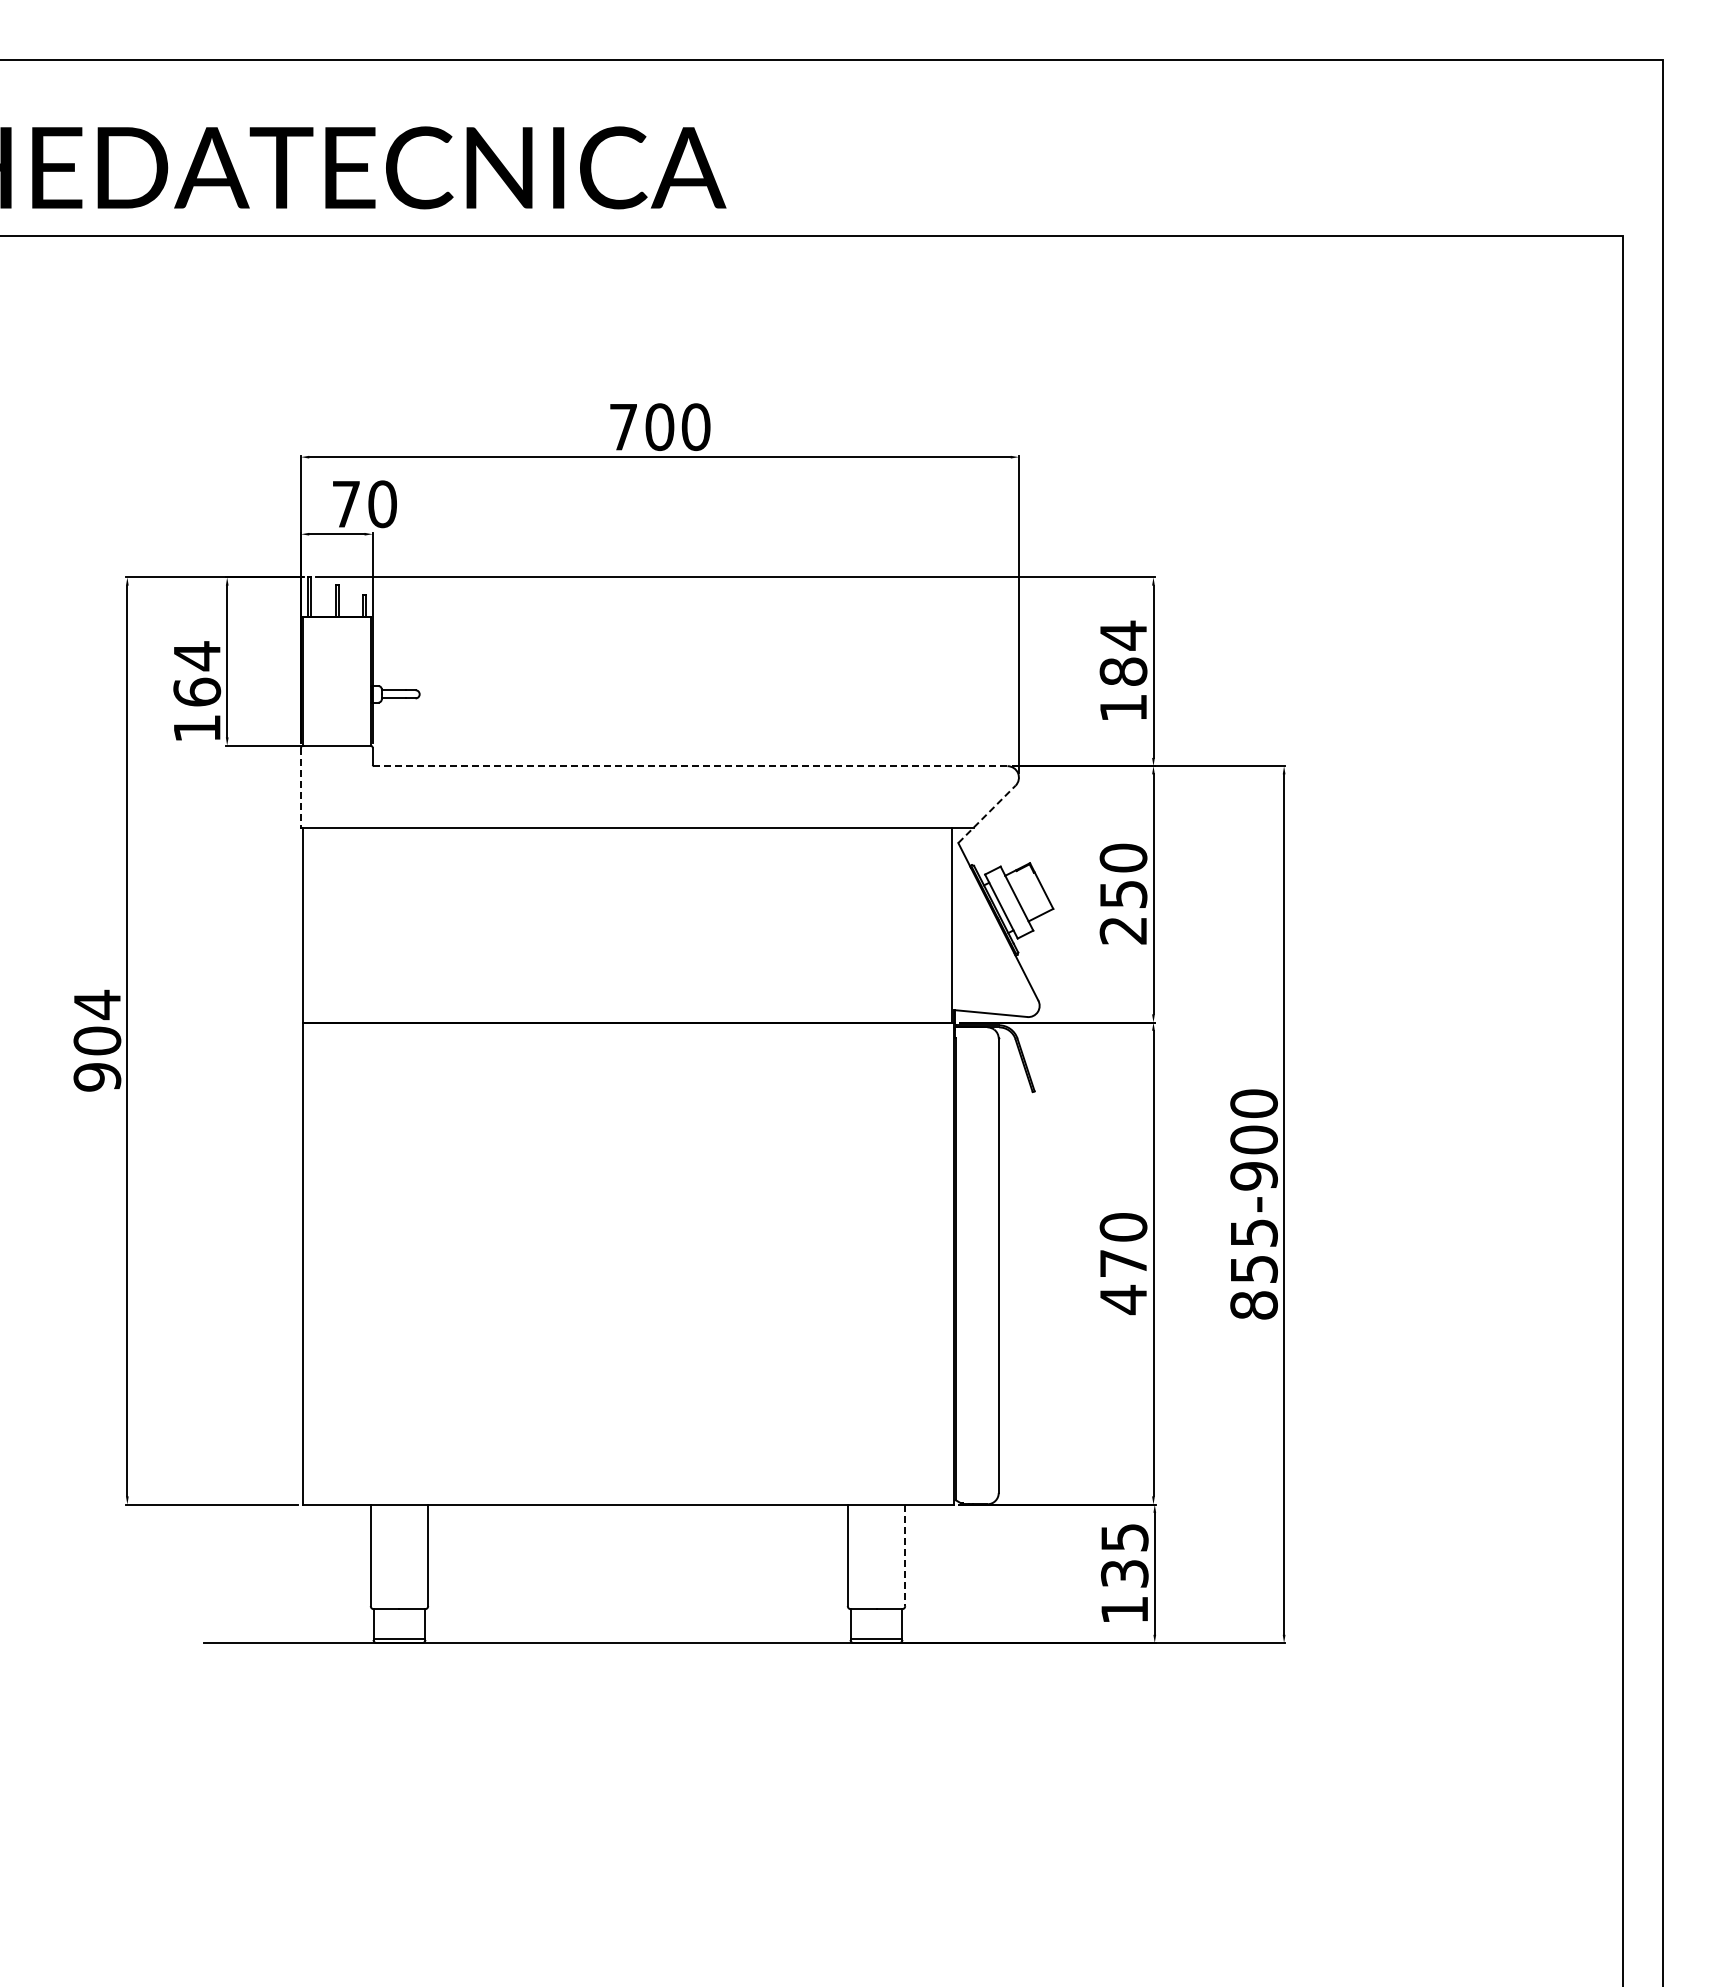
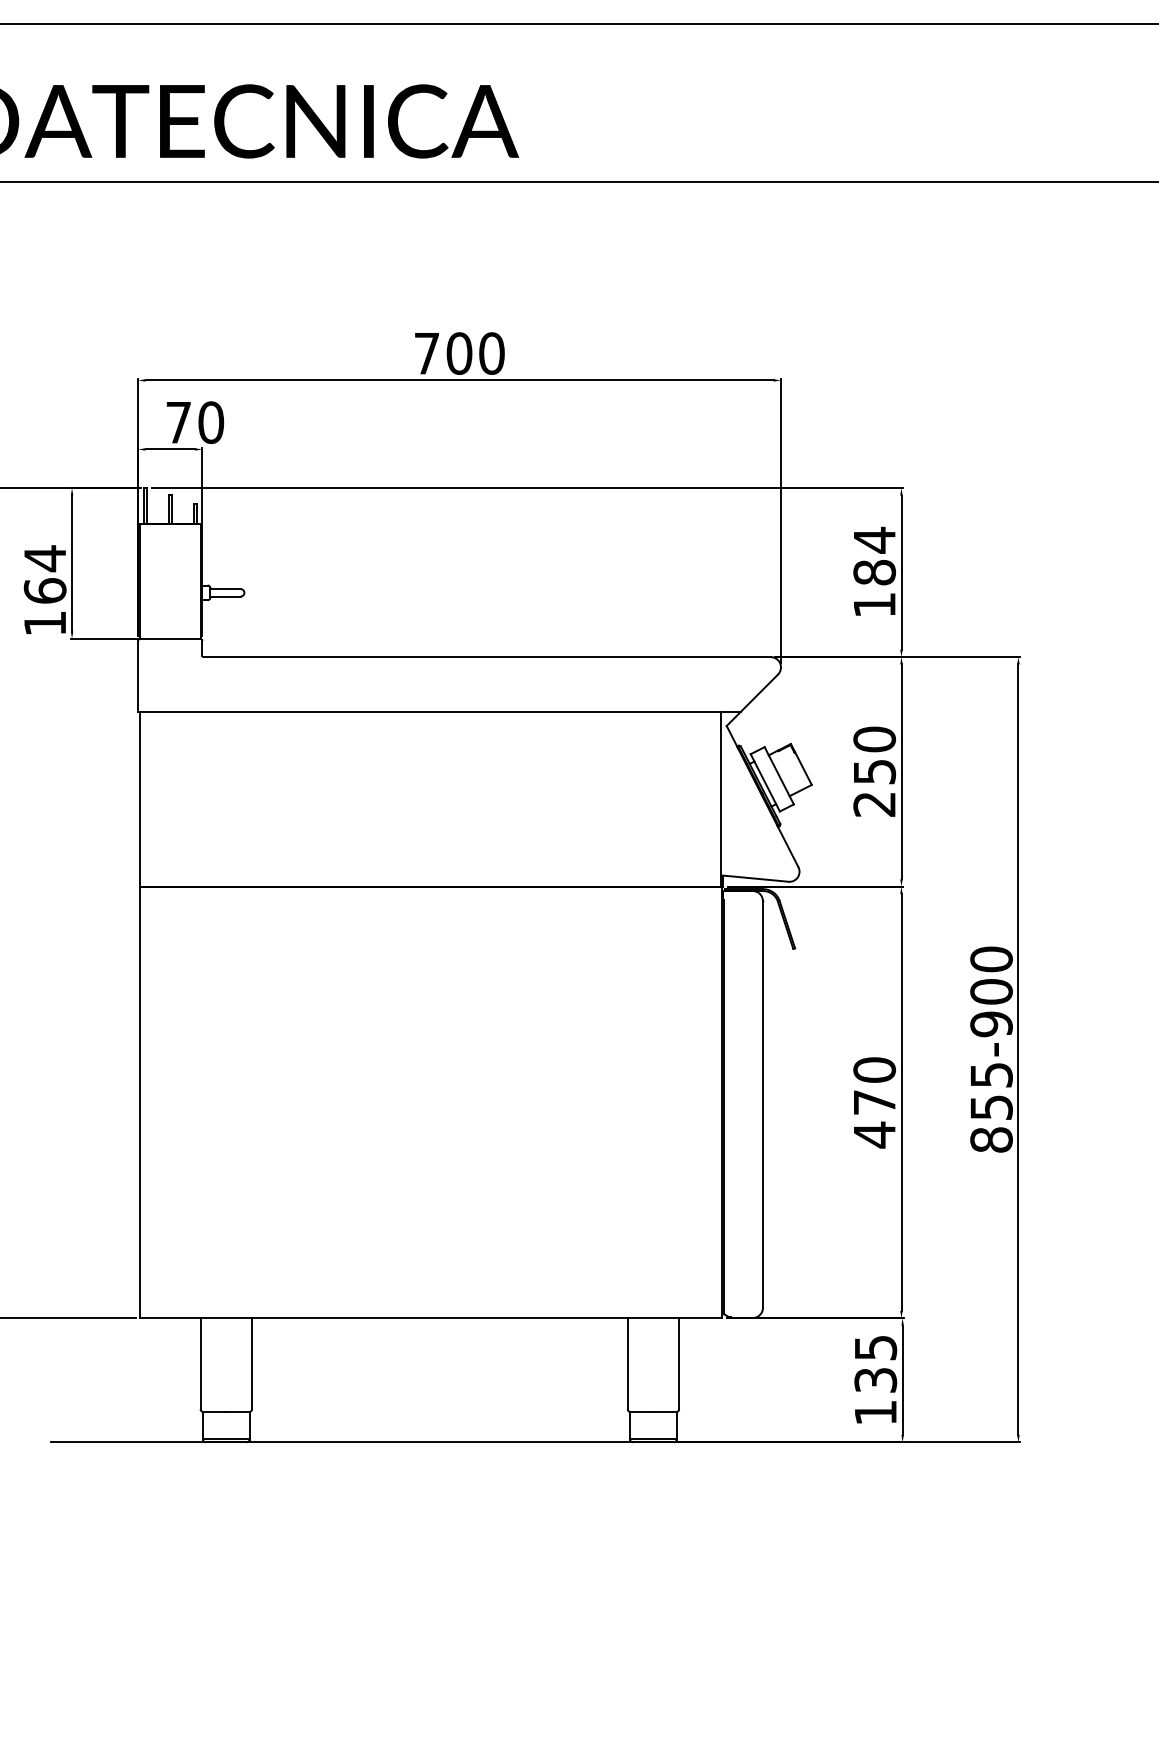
line: (690, 766) -> (486, 657), dashed -> solid
line: (301, 787) -> (138, 676), dashed -> solid
line: (986, 814) -> (751, 700), dashed -> solid
line: (905, 1555) -> (679, 1363), dashed -> solid

